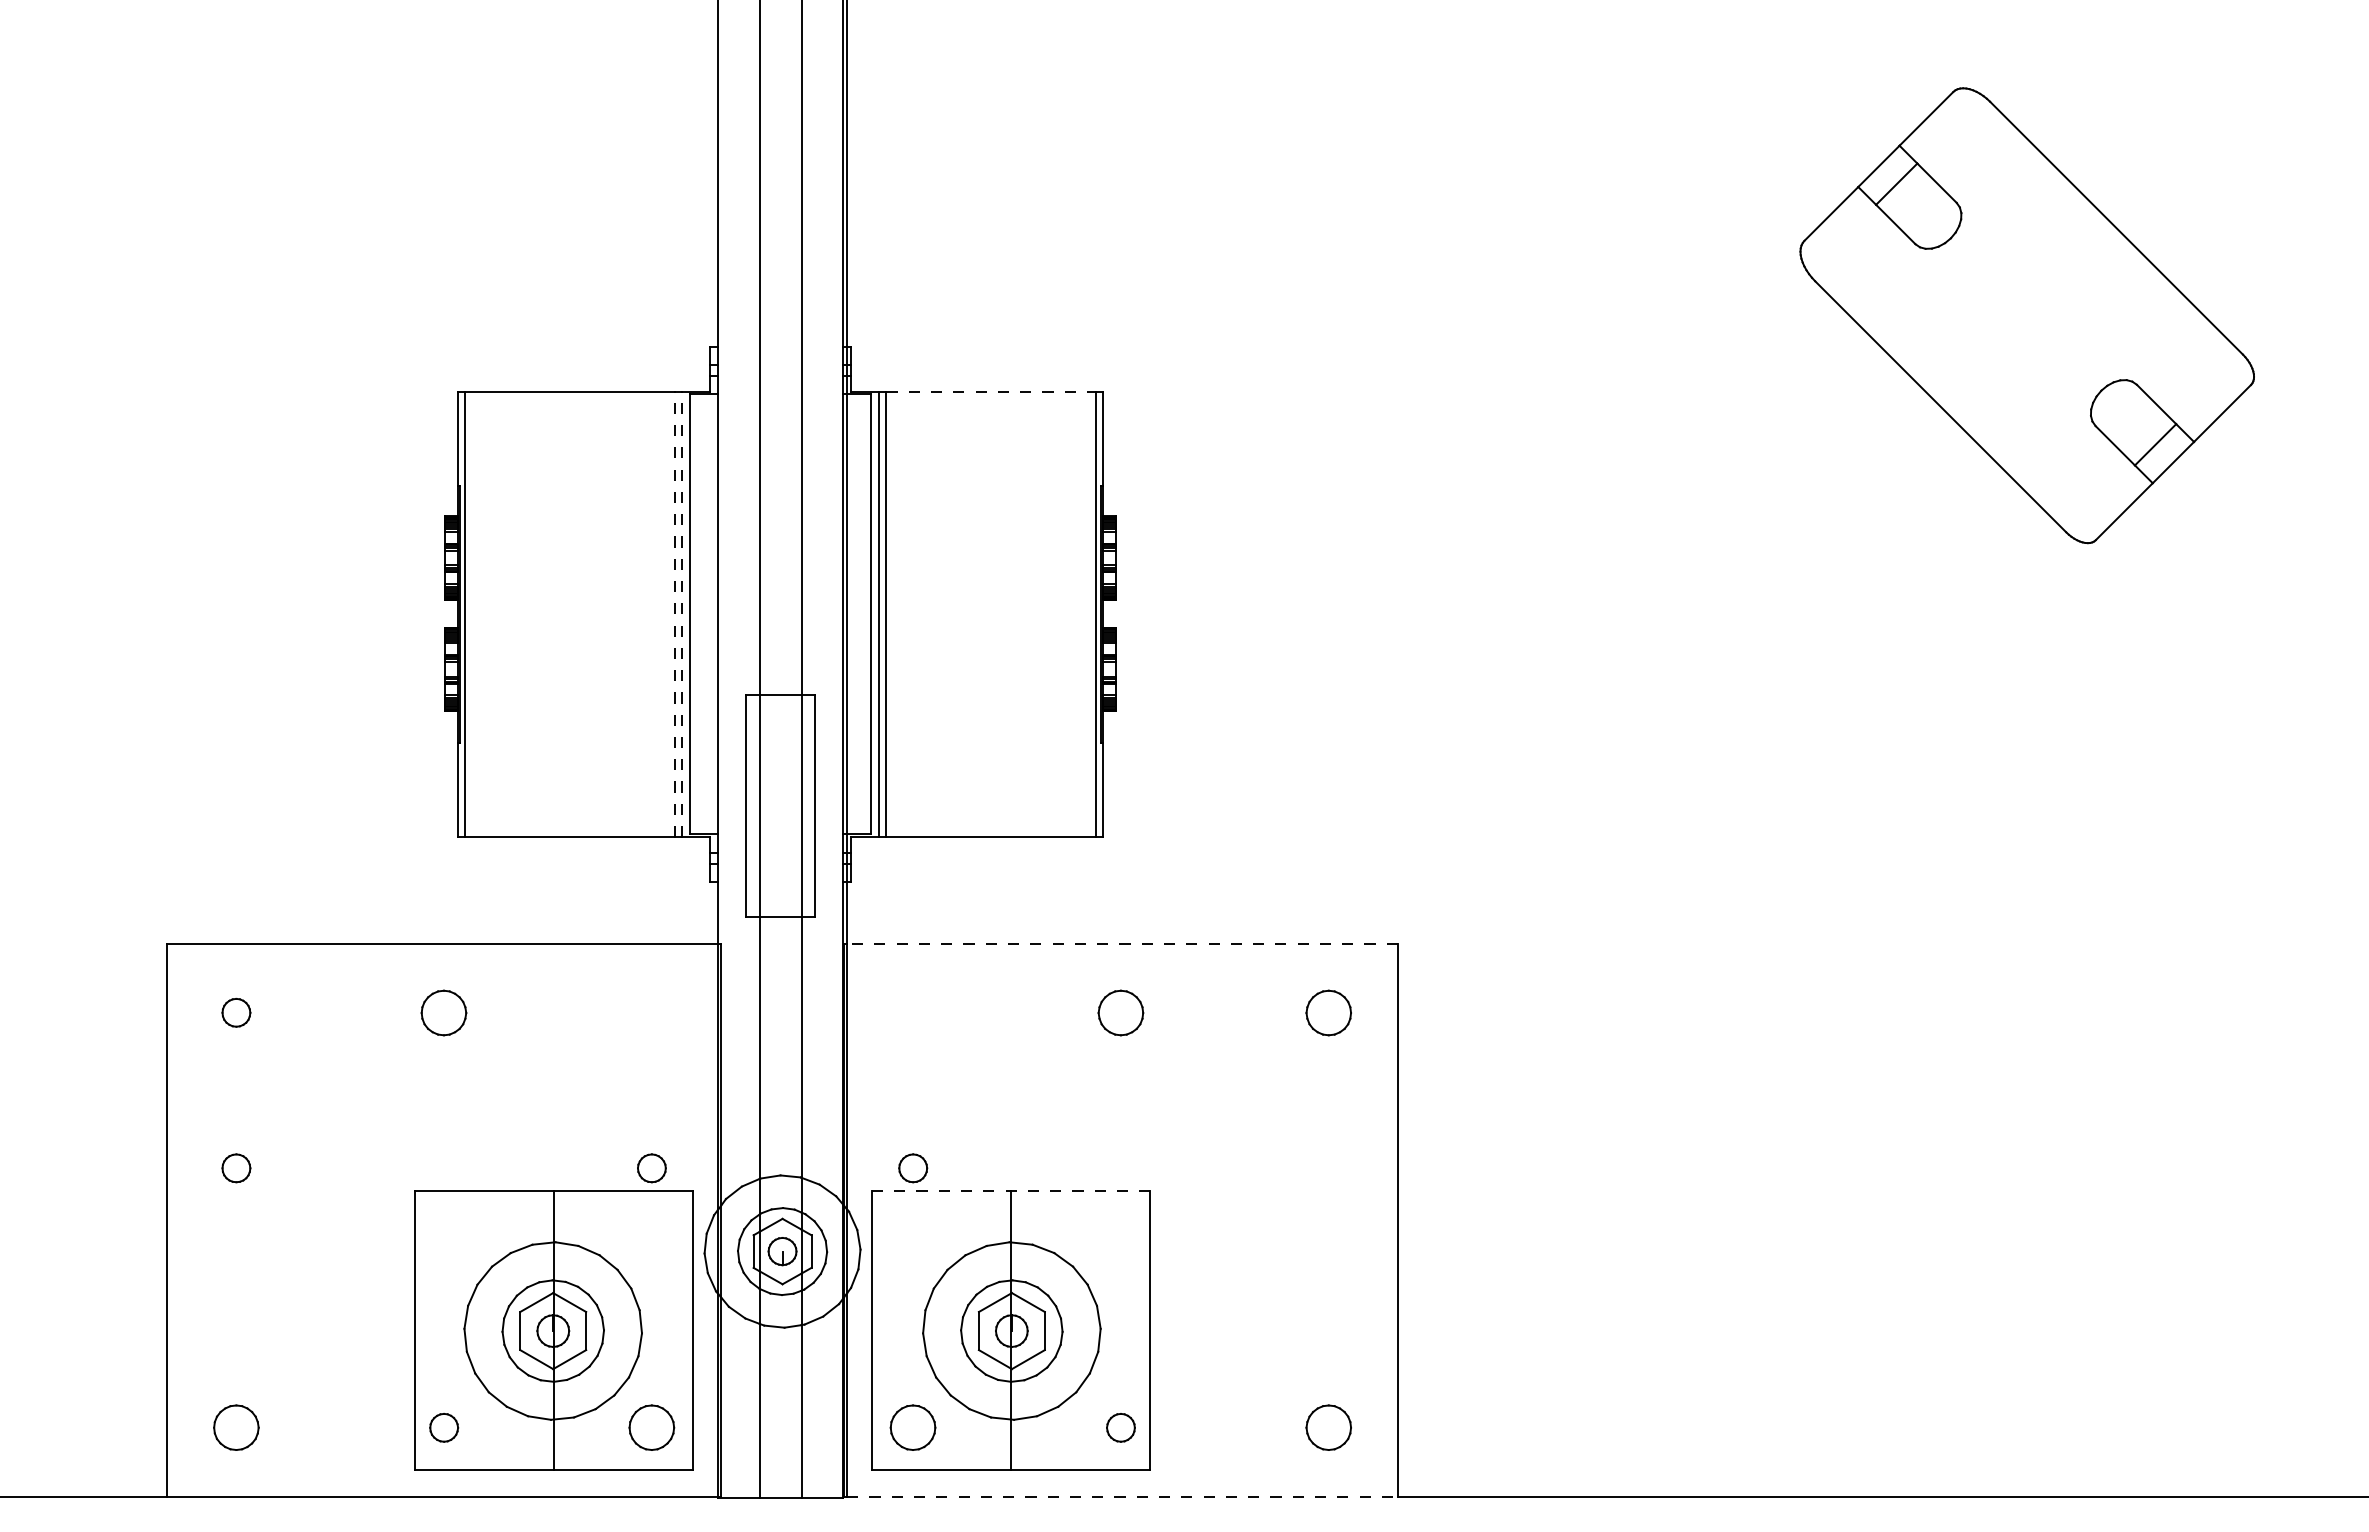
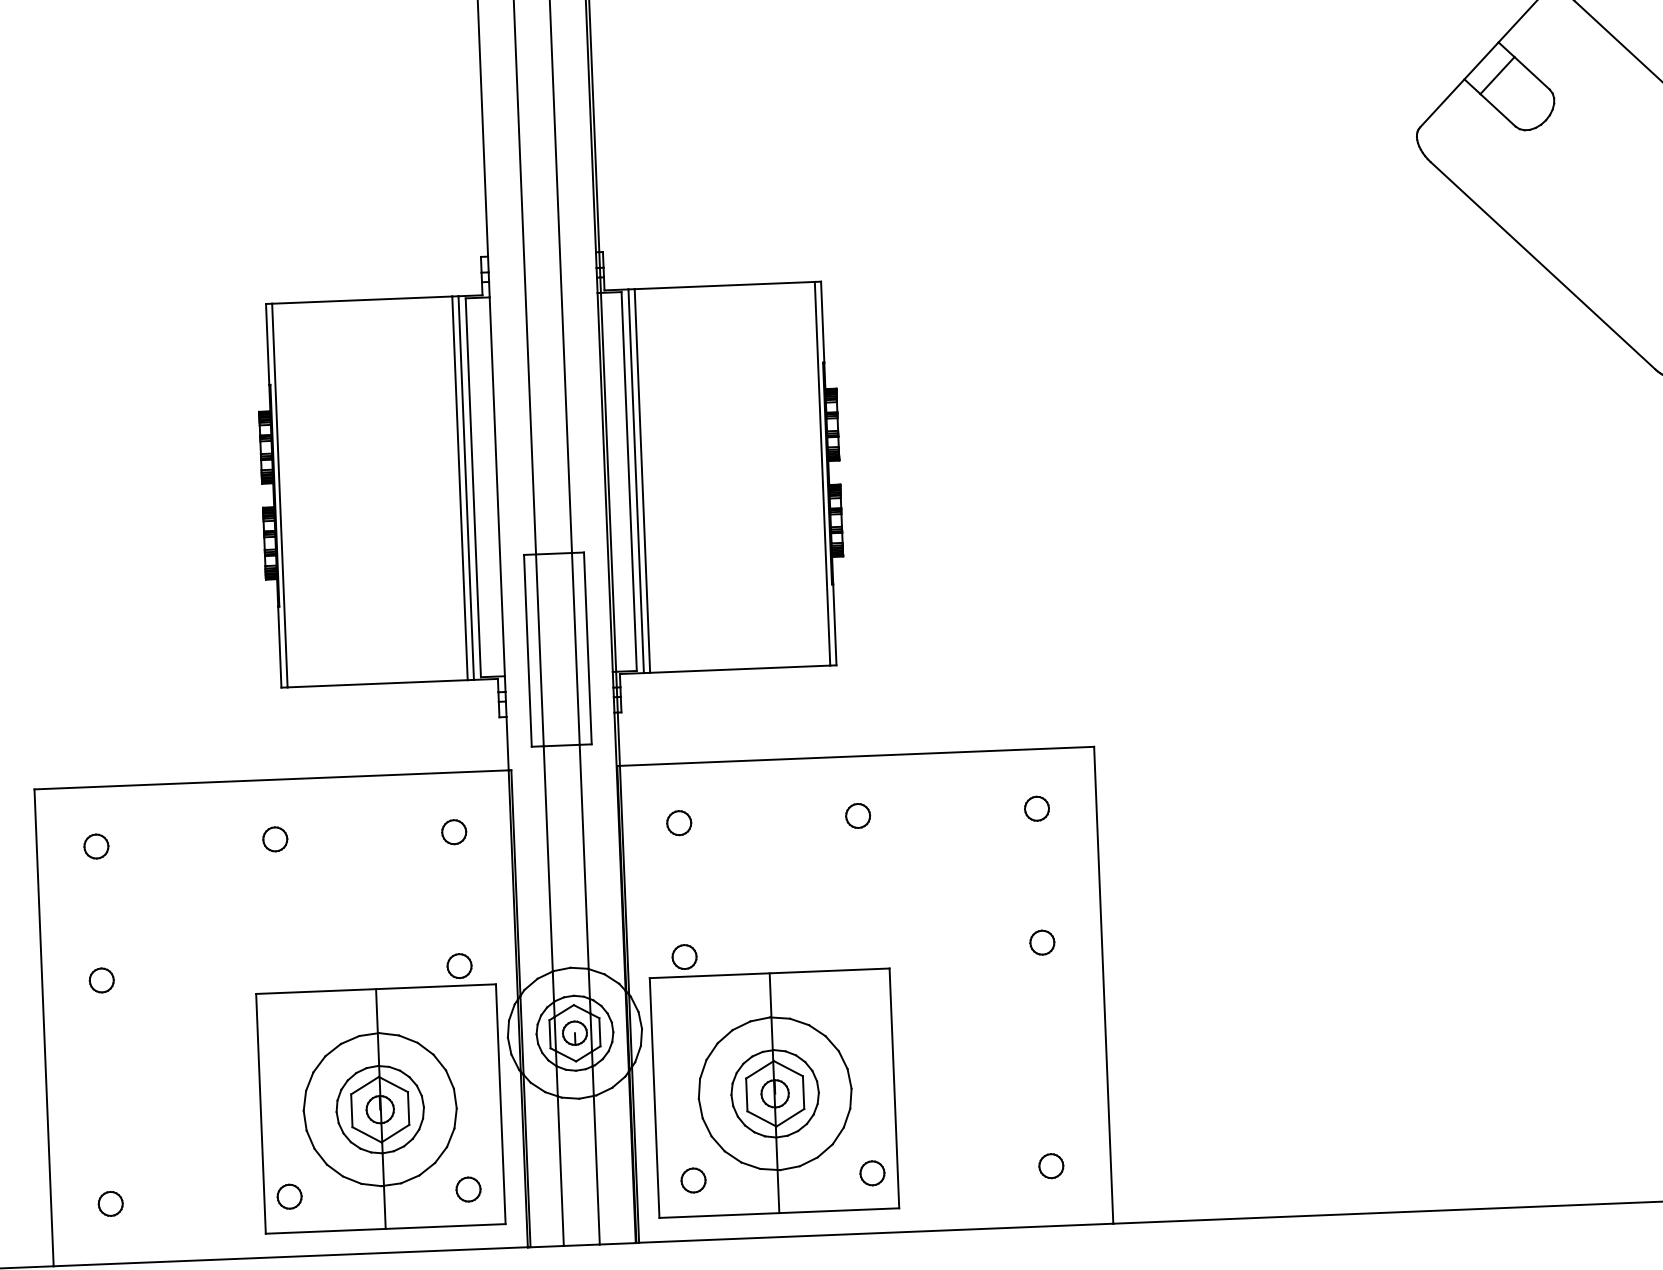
line: (991, 391) -> (725, 285), dashed -> solid
line: (674, 614) -> (459, 488), dashed -> solid
line: (681, 614) -> (465, 488), dashed -> solid
line: (1122, 943) -> (857, 756), dashed -> solid
part: (444, 1012) -> (275, 839), size x0.62
part: (651, 1012) -> (453, 831), added
part: (913, 1012) -> (679, 822), added
part: (1120, 1012) -> (857, 815), size x0.62
part: (1328, 1012) -> (1036, 808), size x0.62
part: (1328, 1168) -> (1042, 942), added
line: (1010, 1191) -> (769, 973), dashed -> solid
part: (236, 1427) -> (110, 1203), size x0.62
part: (651, 1427) -> (468, 1189), size x0.62
part: (913, 1427) -> (693, 1180), size x0.62
part: (1328, 1427) -> (1051, 1165), size x0.62
line: (1123, 1497) -> (877, 1233), dashed -> solid

